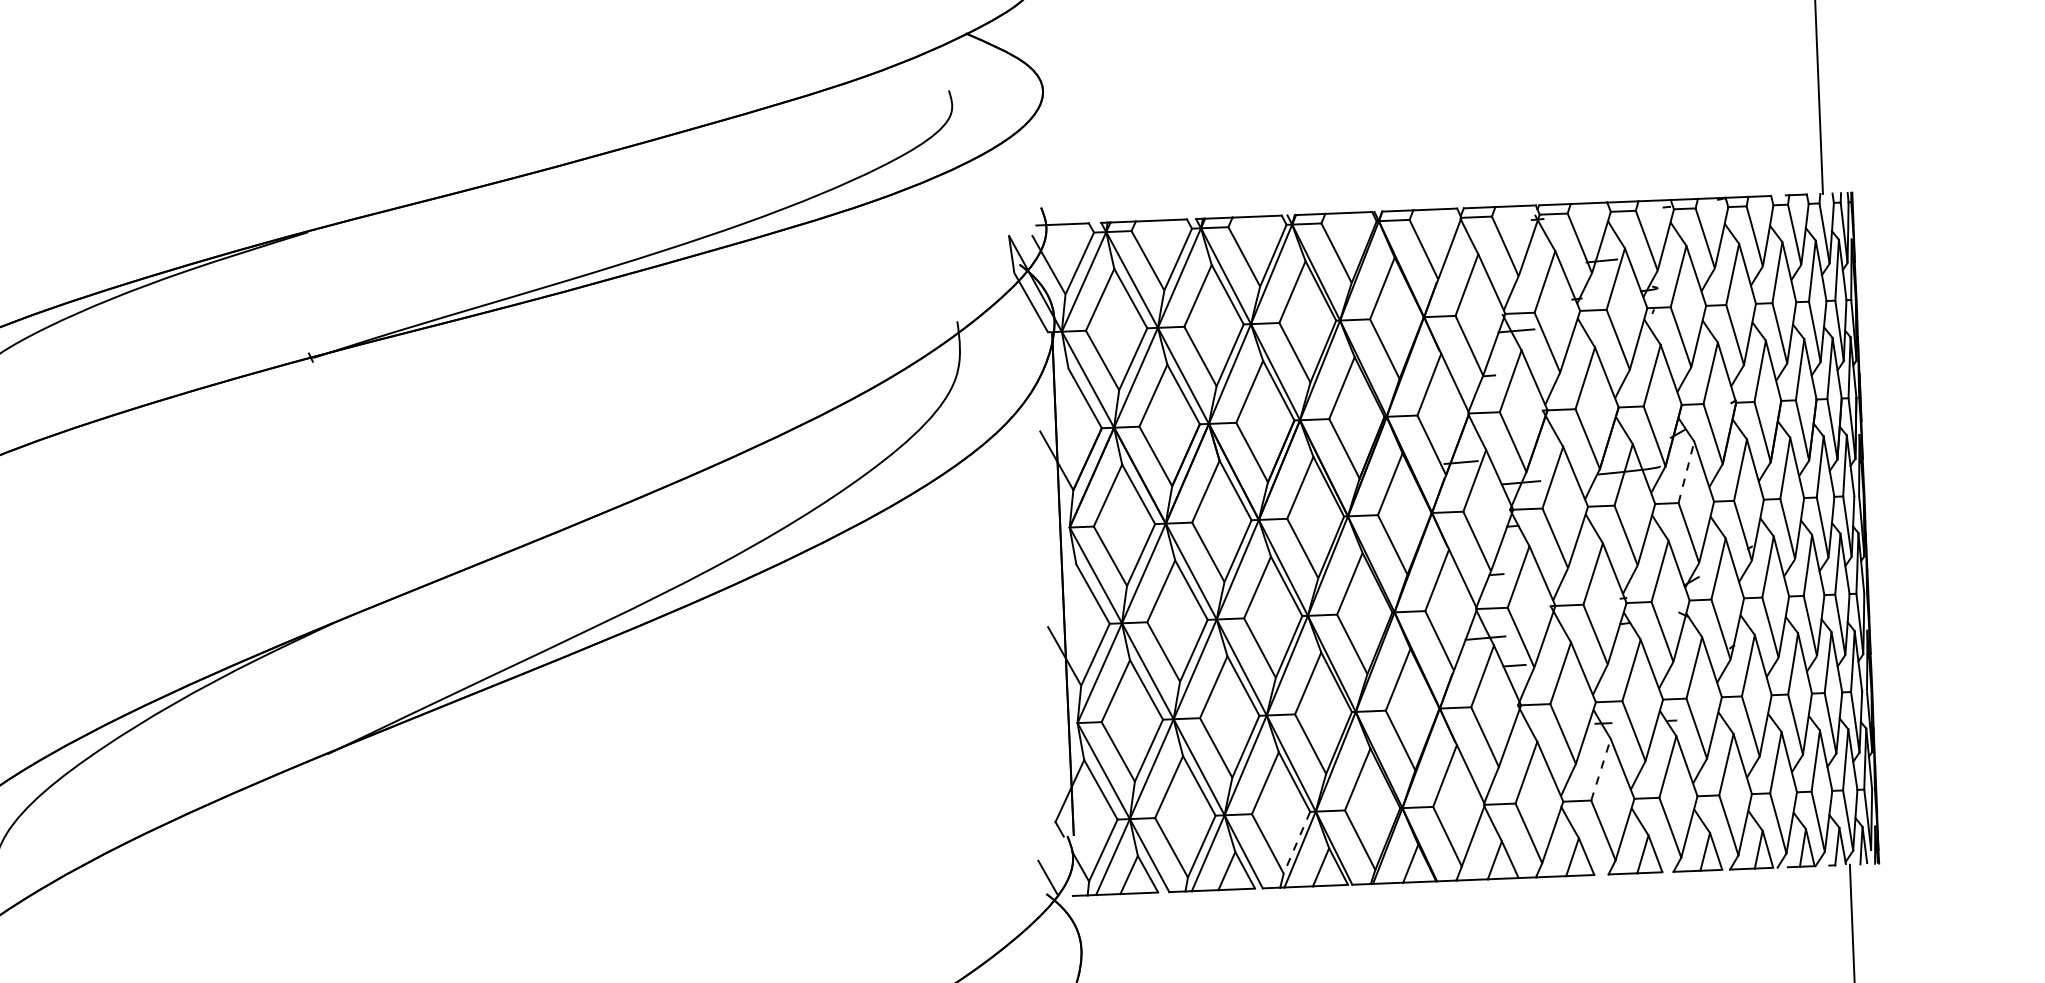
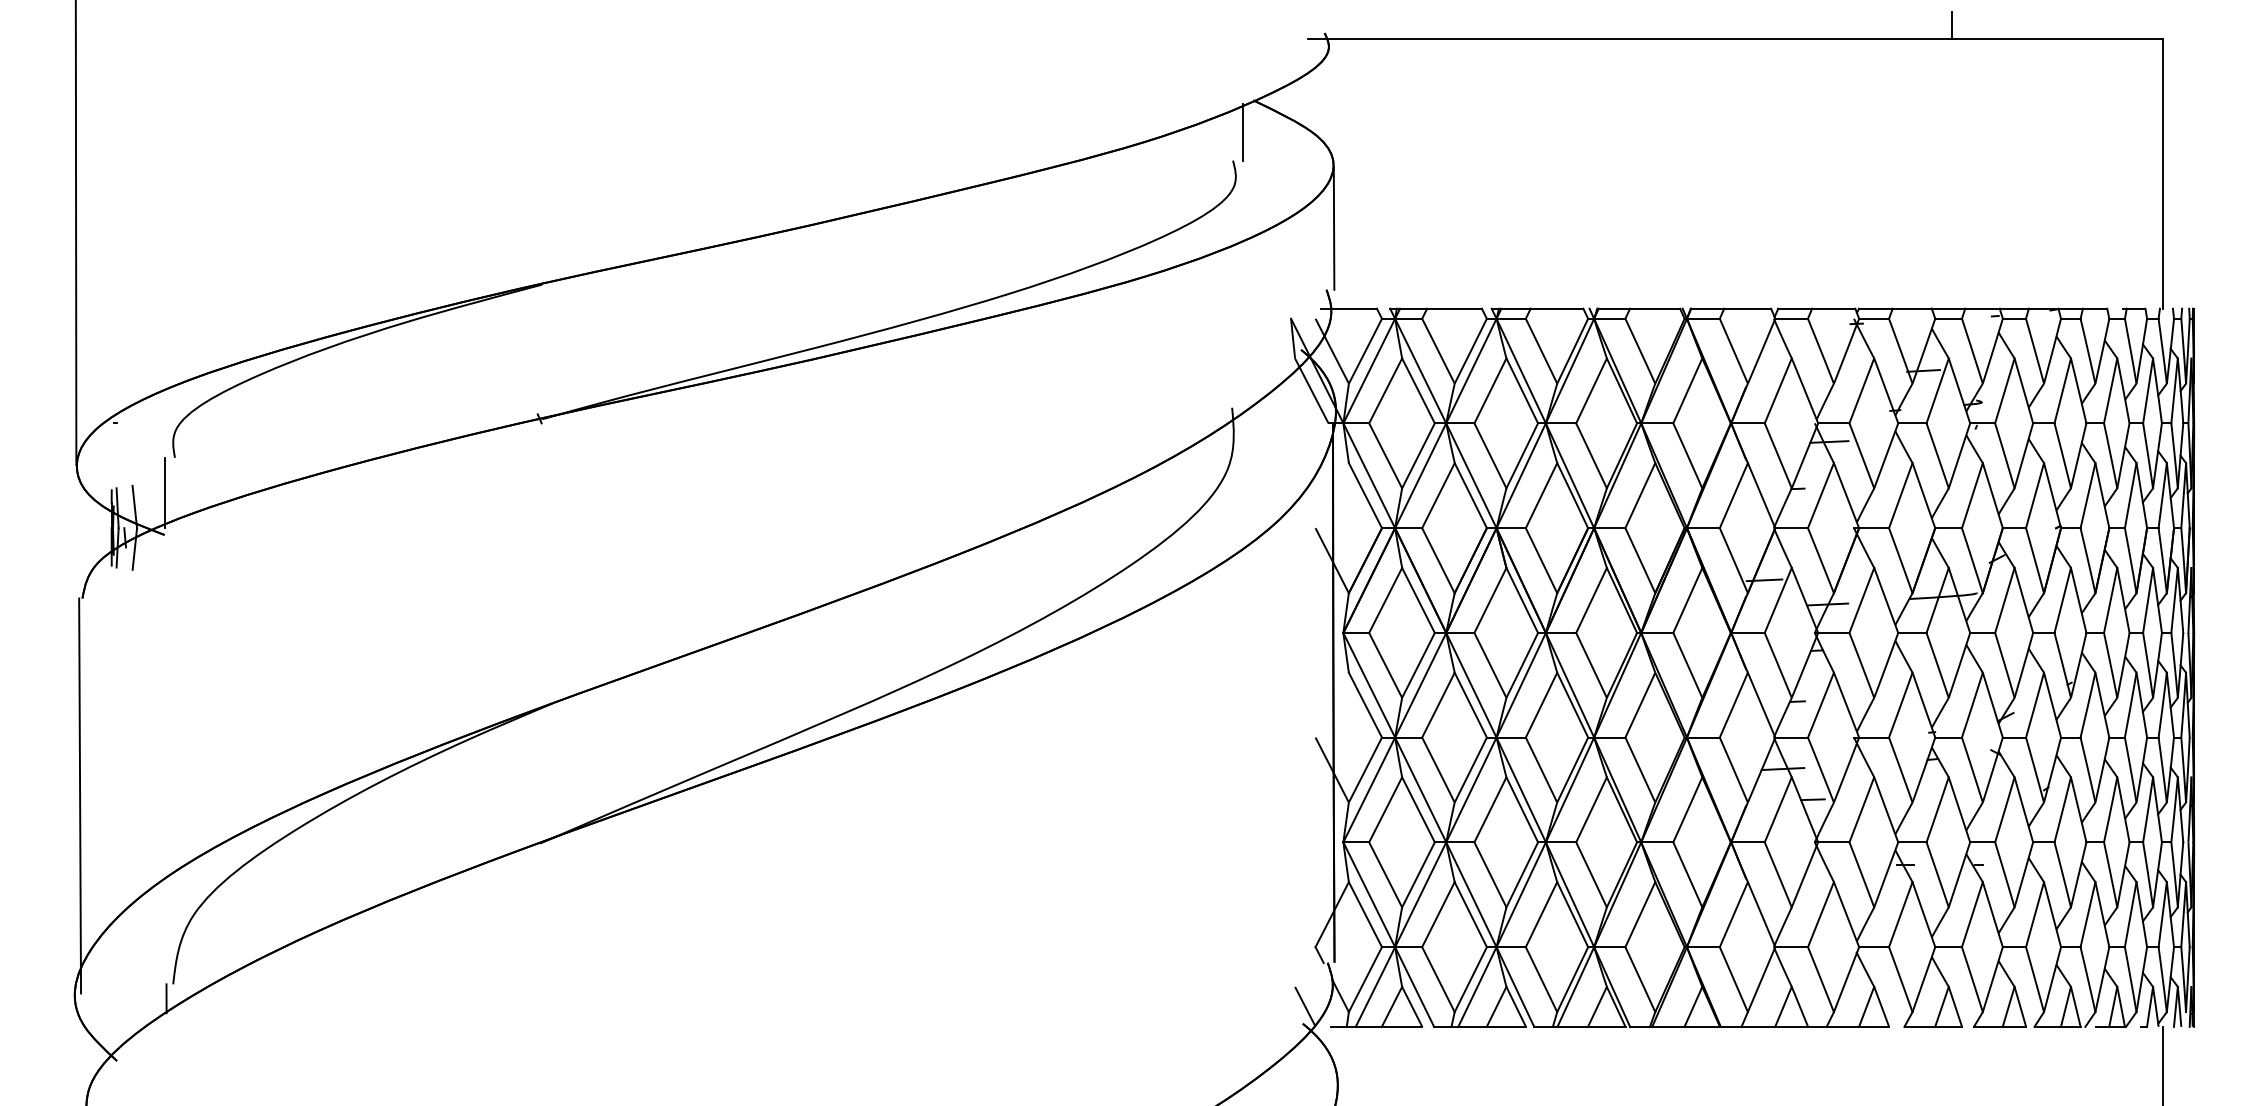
line: (957, 63) -> (1243, 132), added
line: (1045, 150) -> (1333, 228), added
line: (1686, 472) -> (2004, 600), dashed -> solid
line: (1600, 769) -> (1900, 914), dashed -> solid
line: (1296, 842) -> (1572, 979), dashed -> solid

